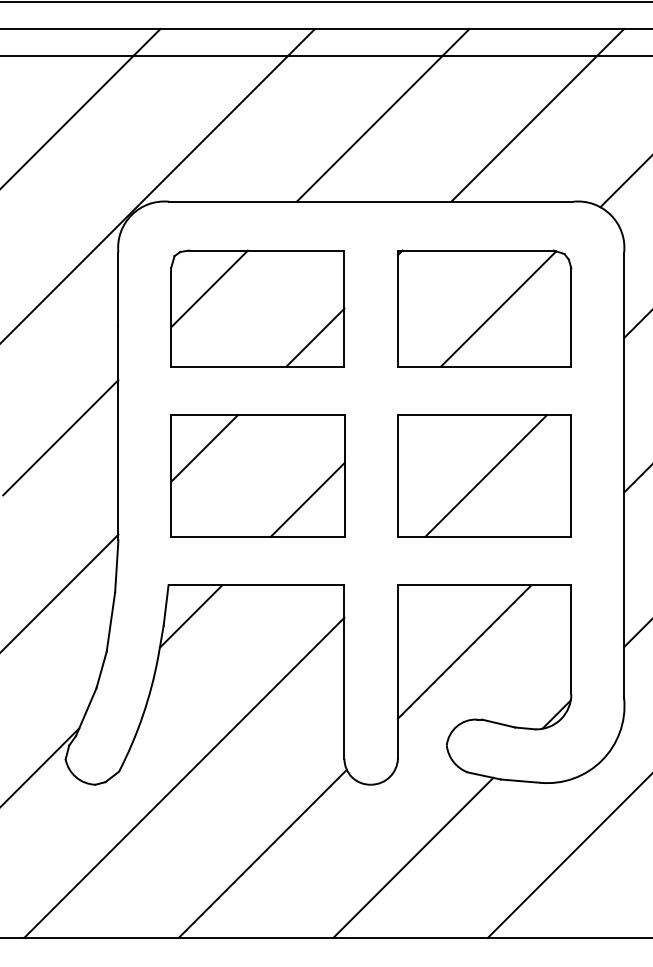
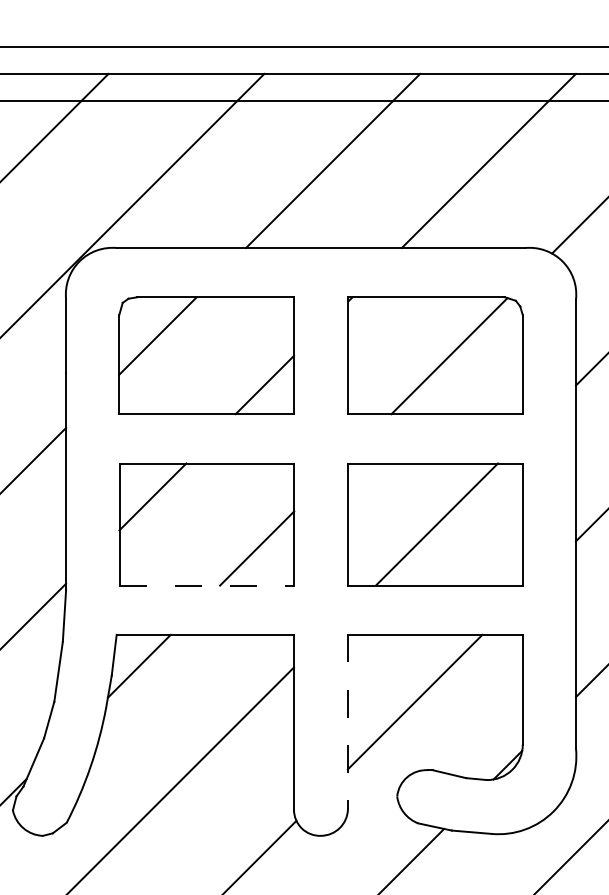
line: (258, 536) -> (207, 585), solid -> dashed
line: (397, 672) -> (347, 722), solid -> dashed

